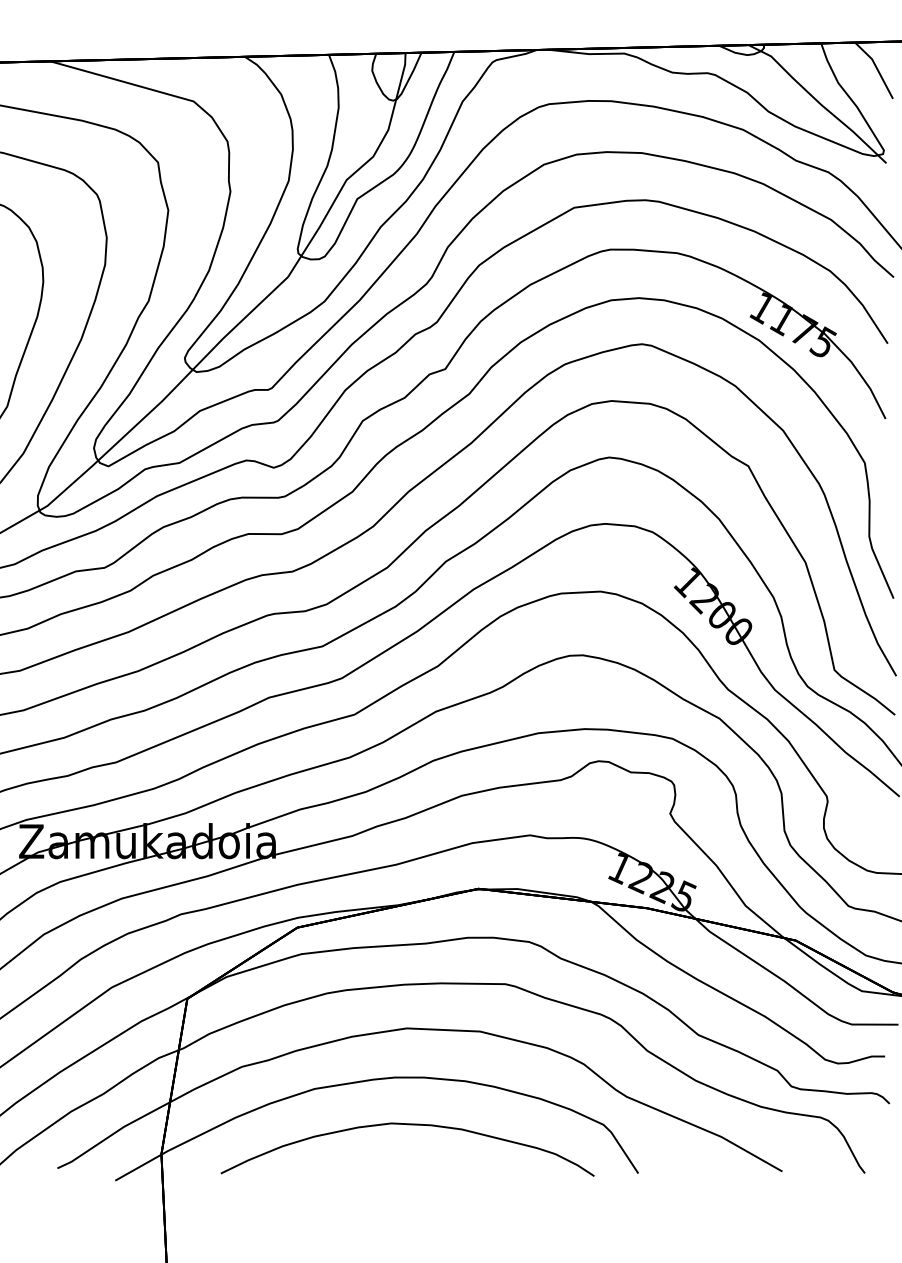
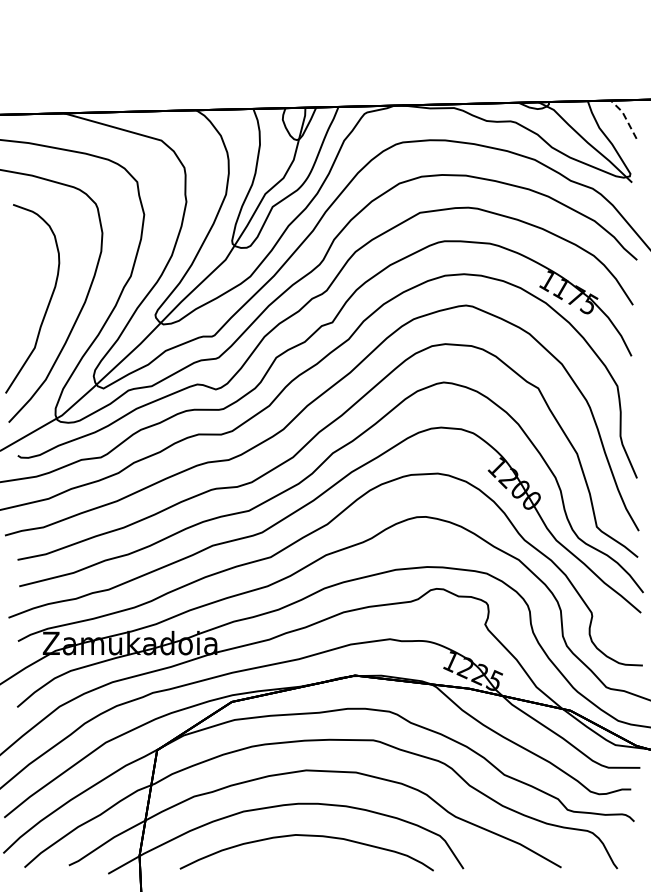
line: (876, 67) -> (625, 117), solid -> dashed

